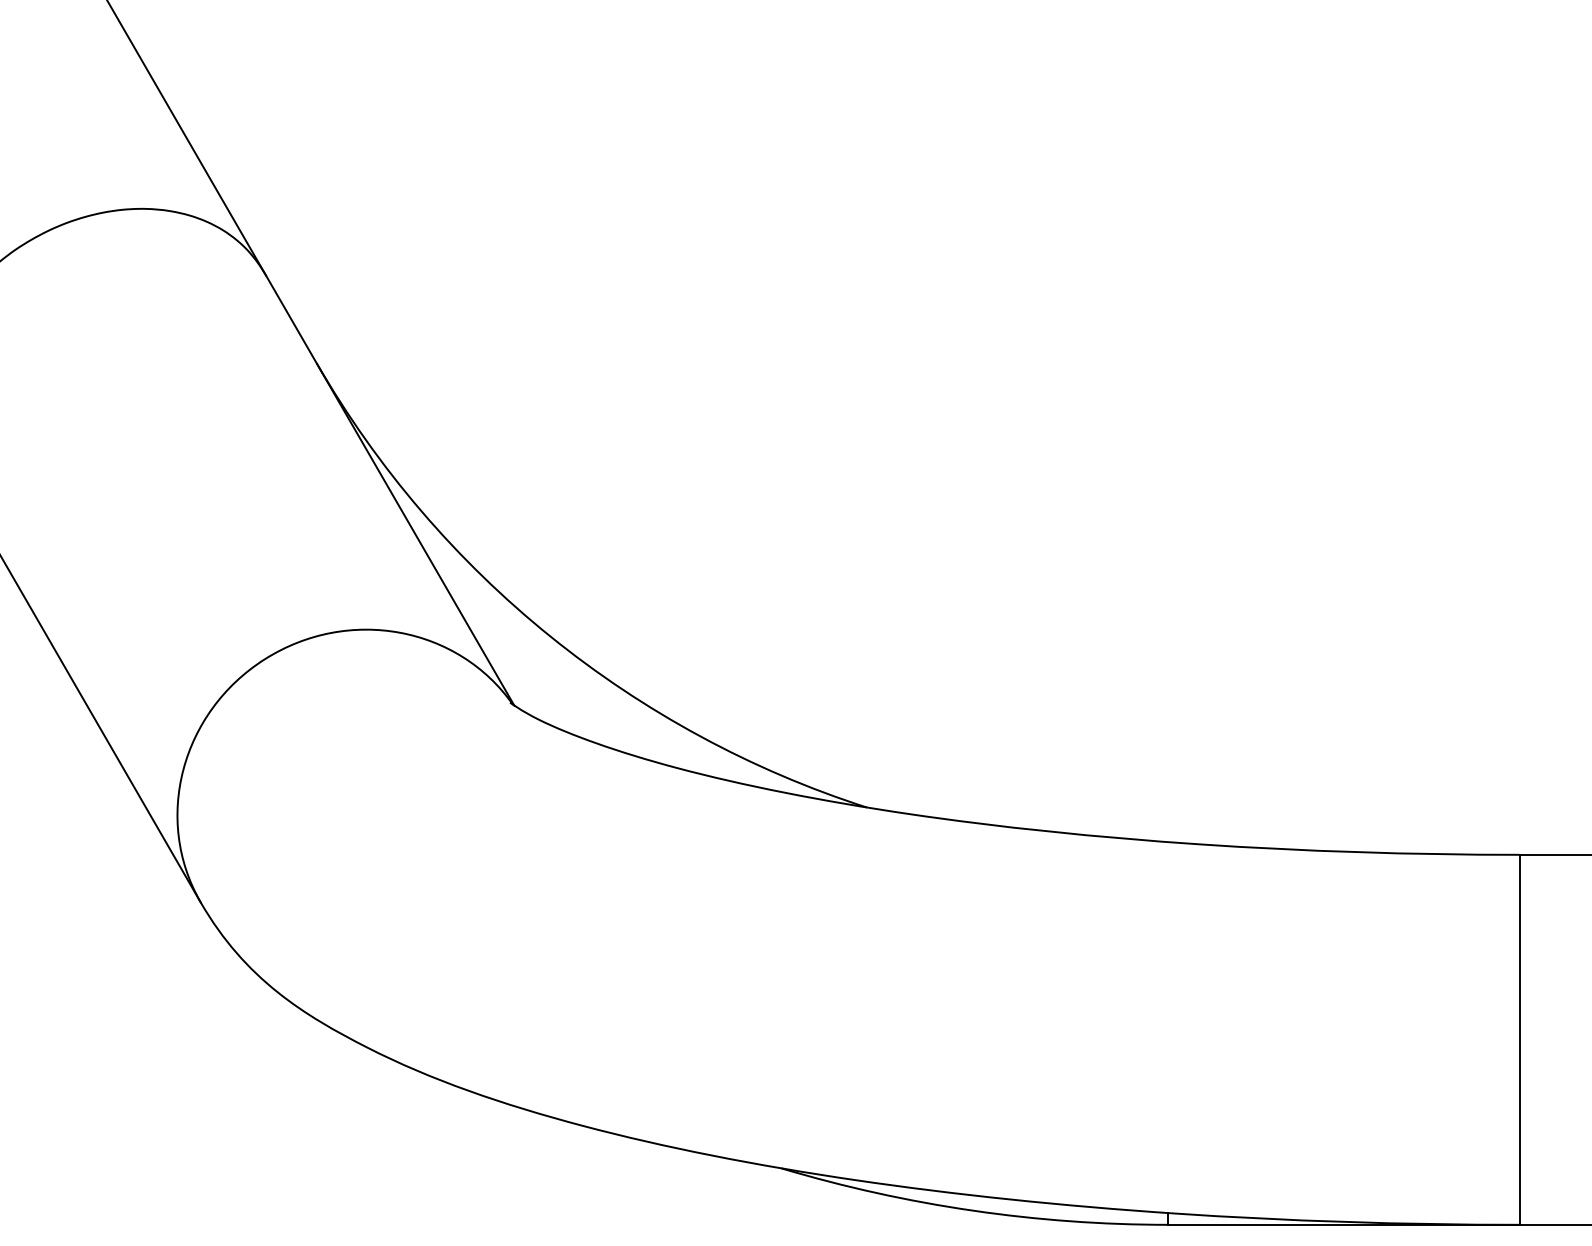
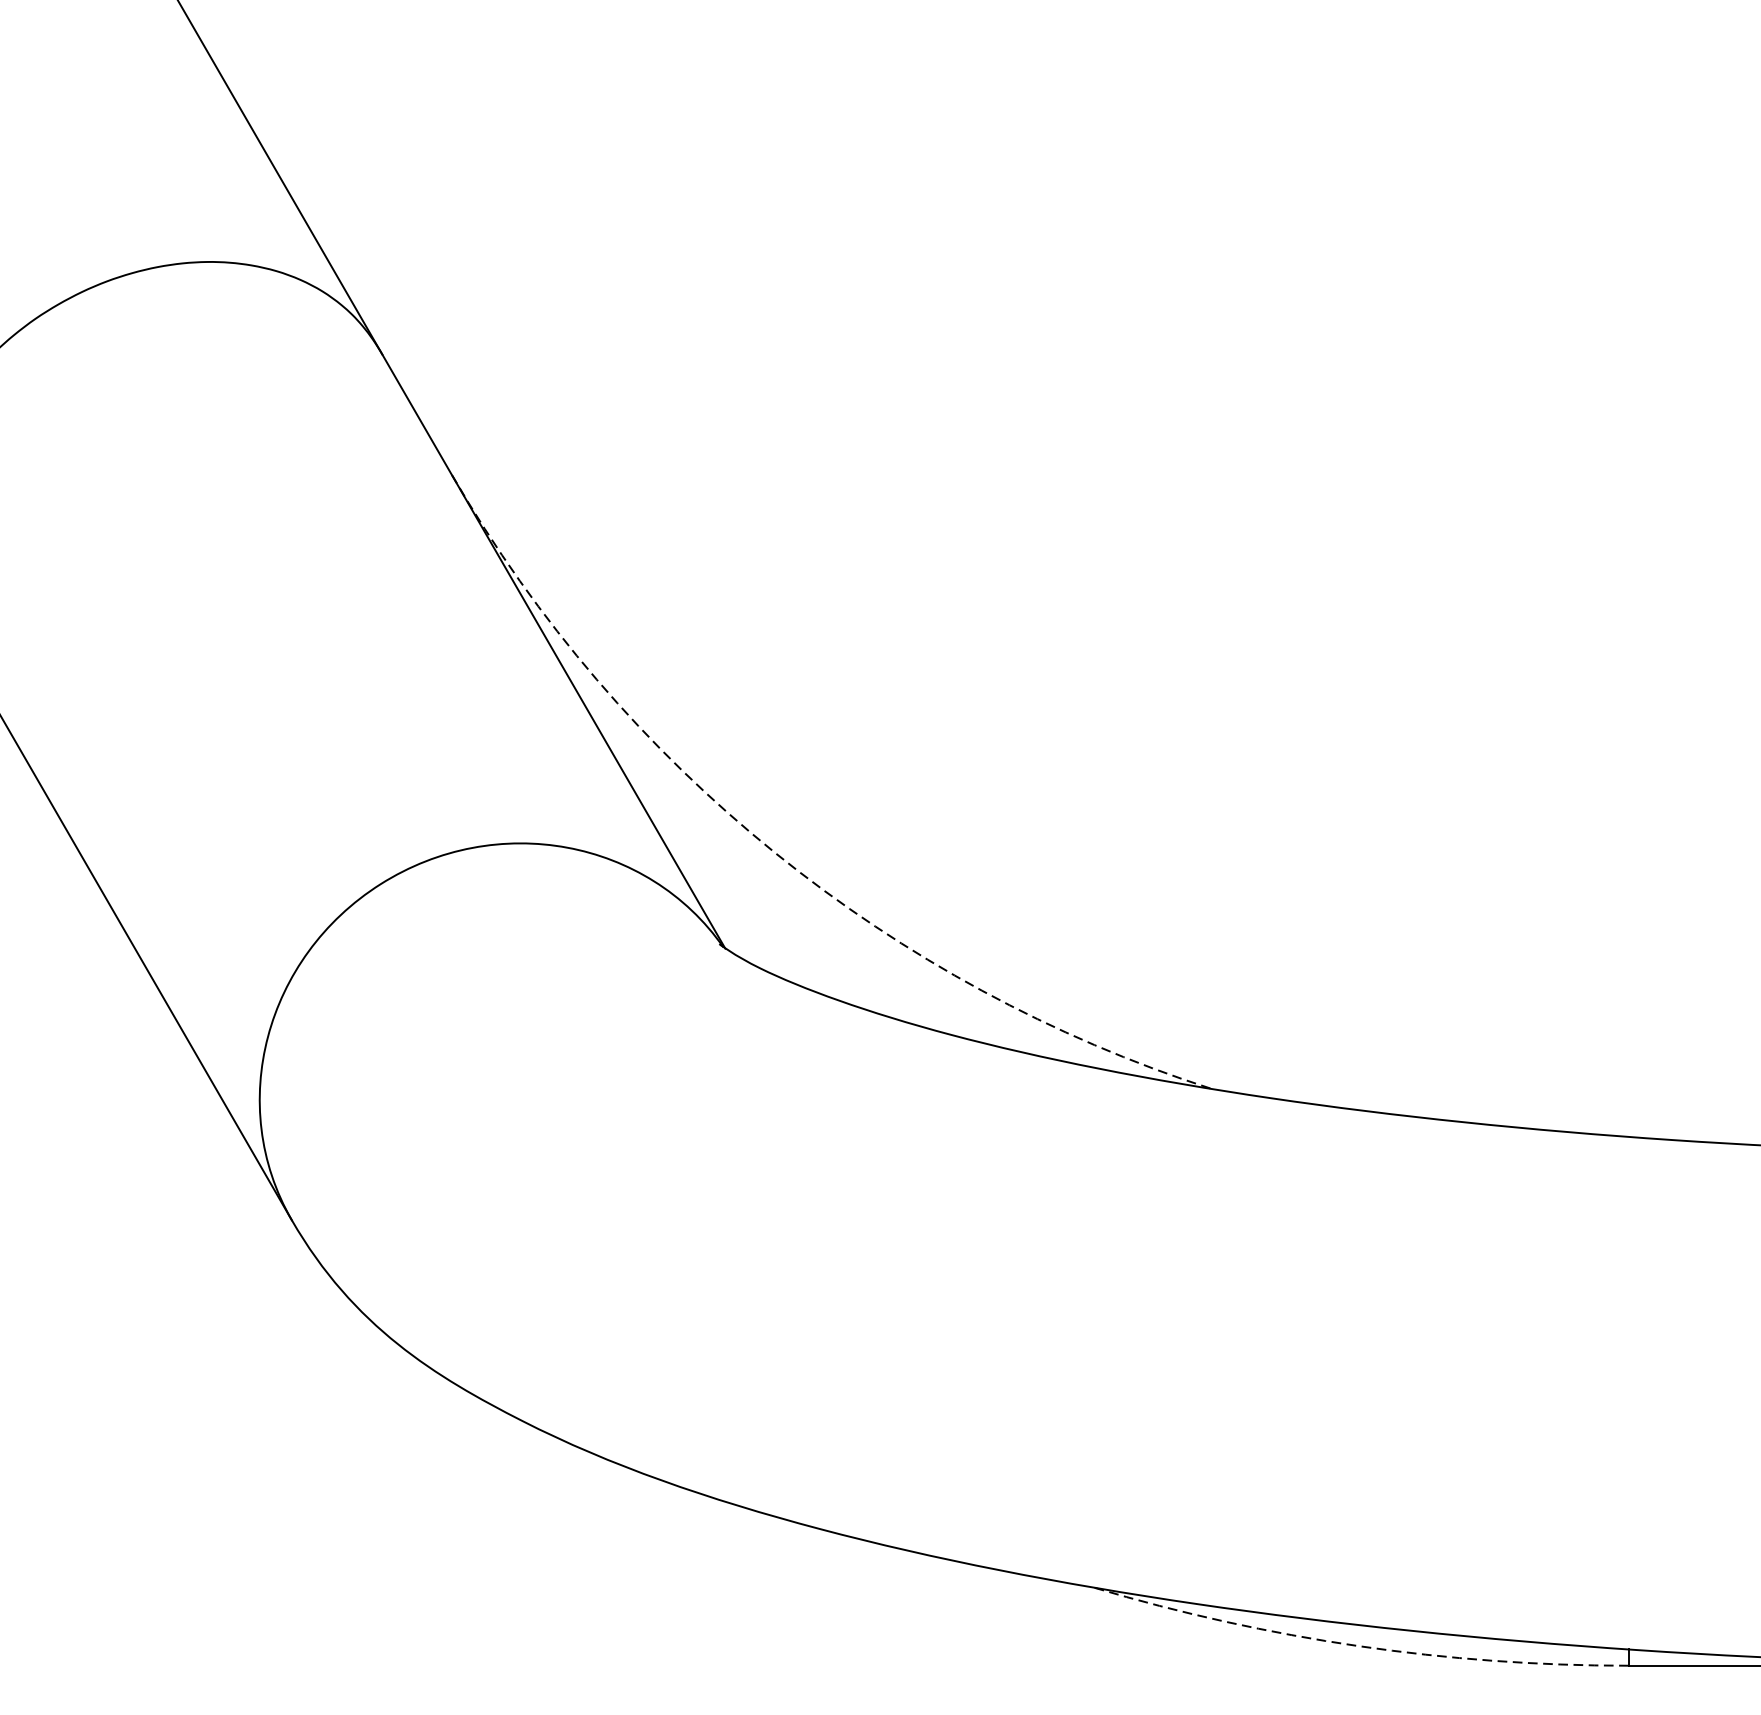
arc: (550, 636) -> (775, 852), solid -> dashed
arc: (972, 1210) -> (1358, 1645), solid -> dashed

